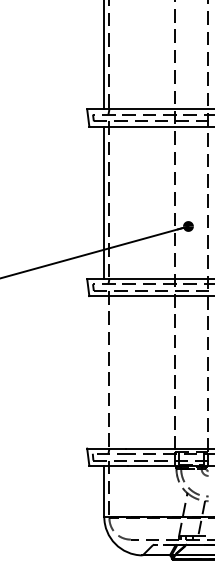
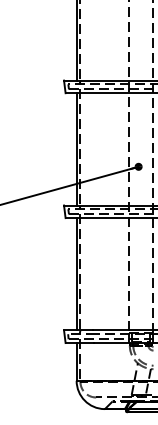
line: (104, 372) -> (76, 274), added

